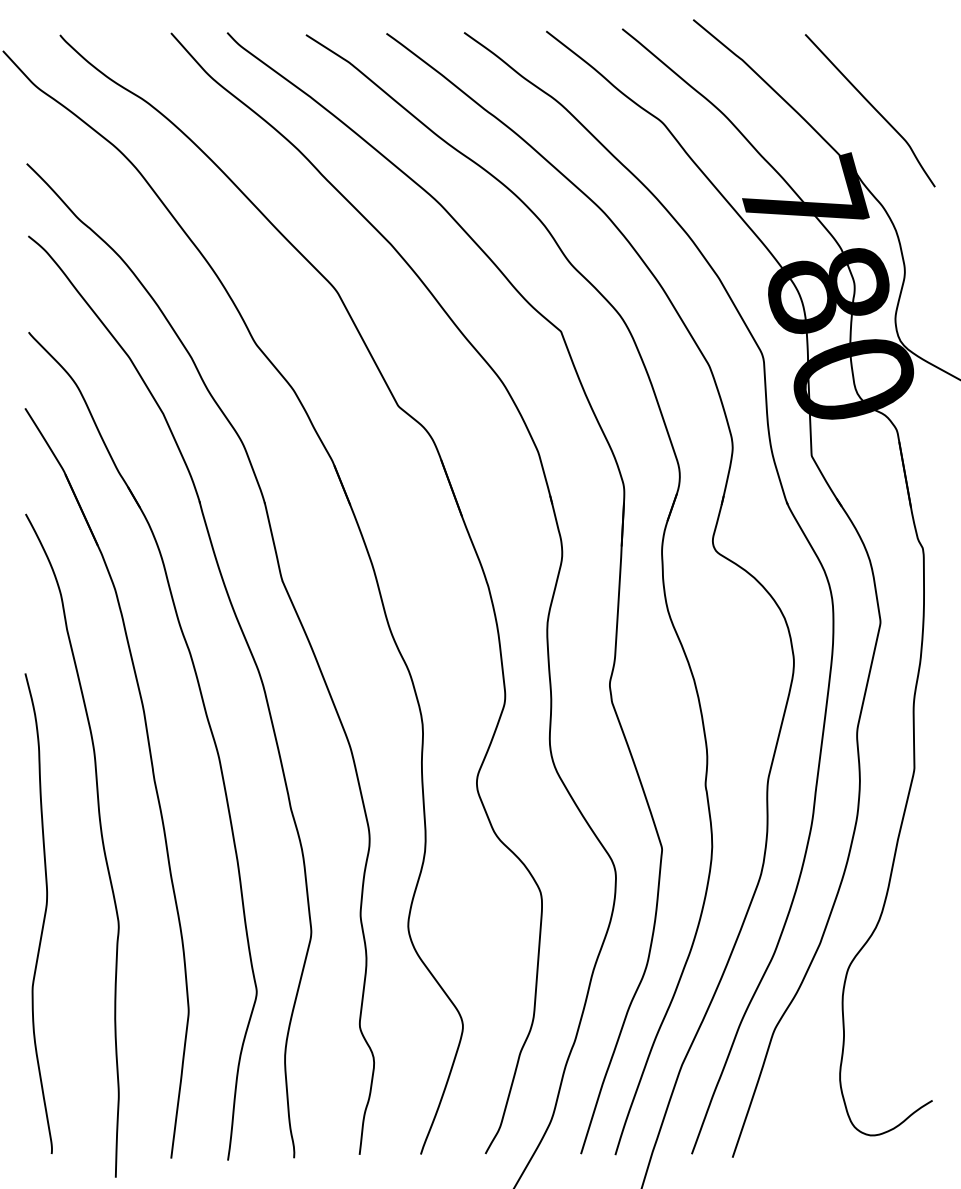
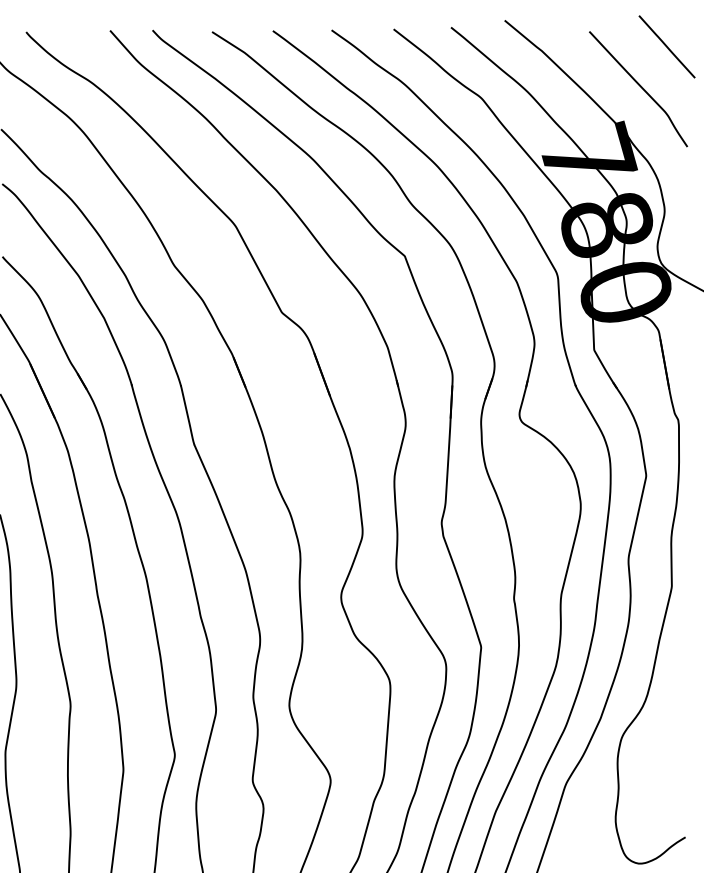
line: (907, 54) -> (666, 46), added

